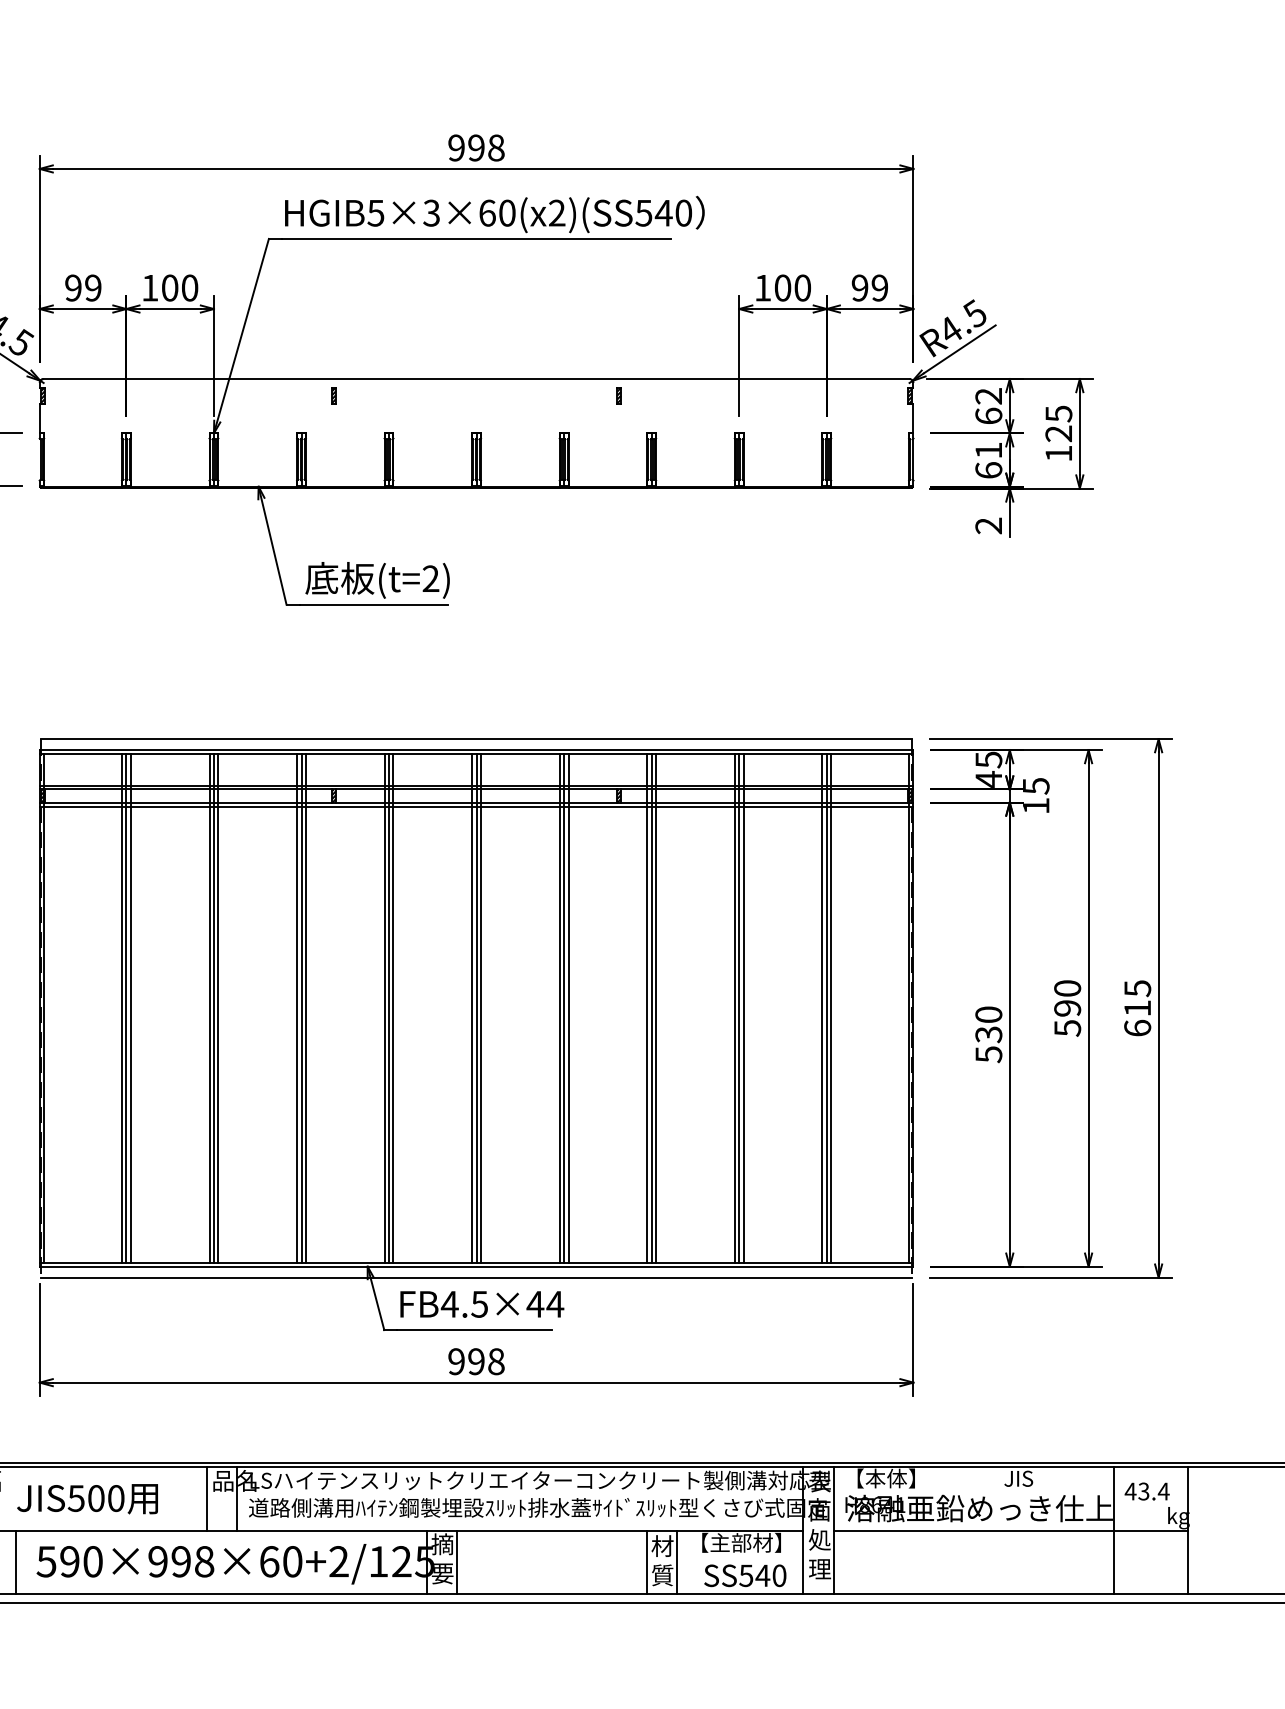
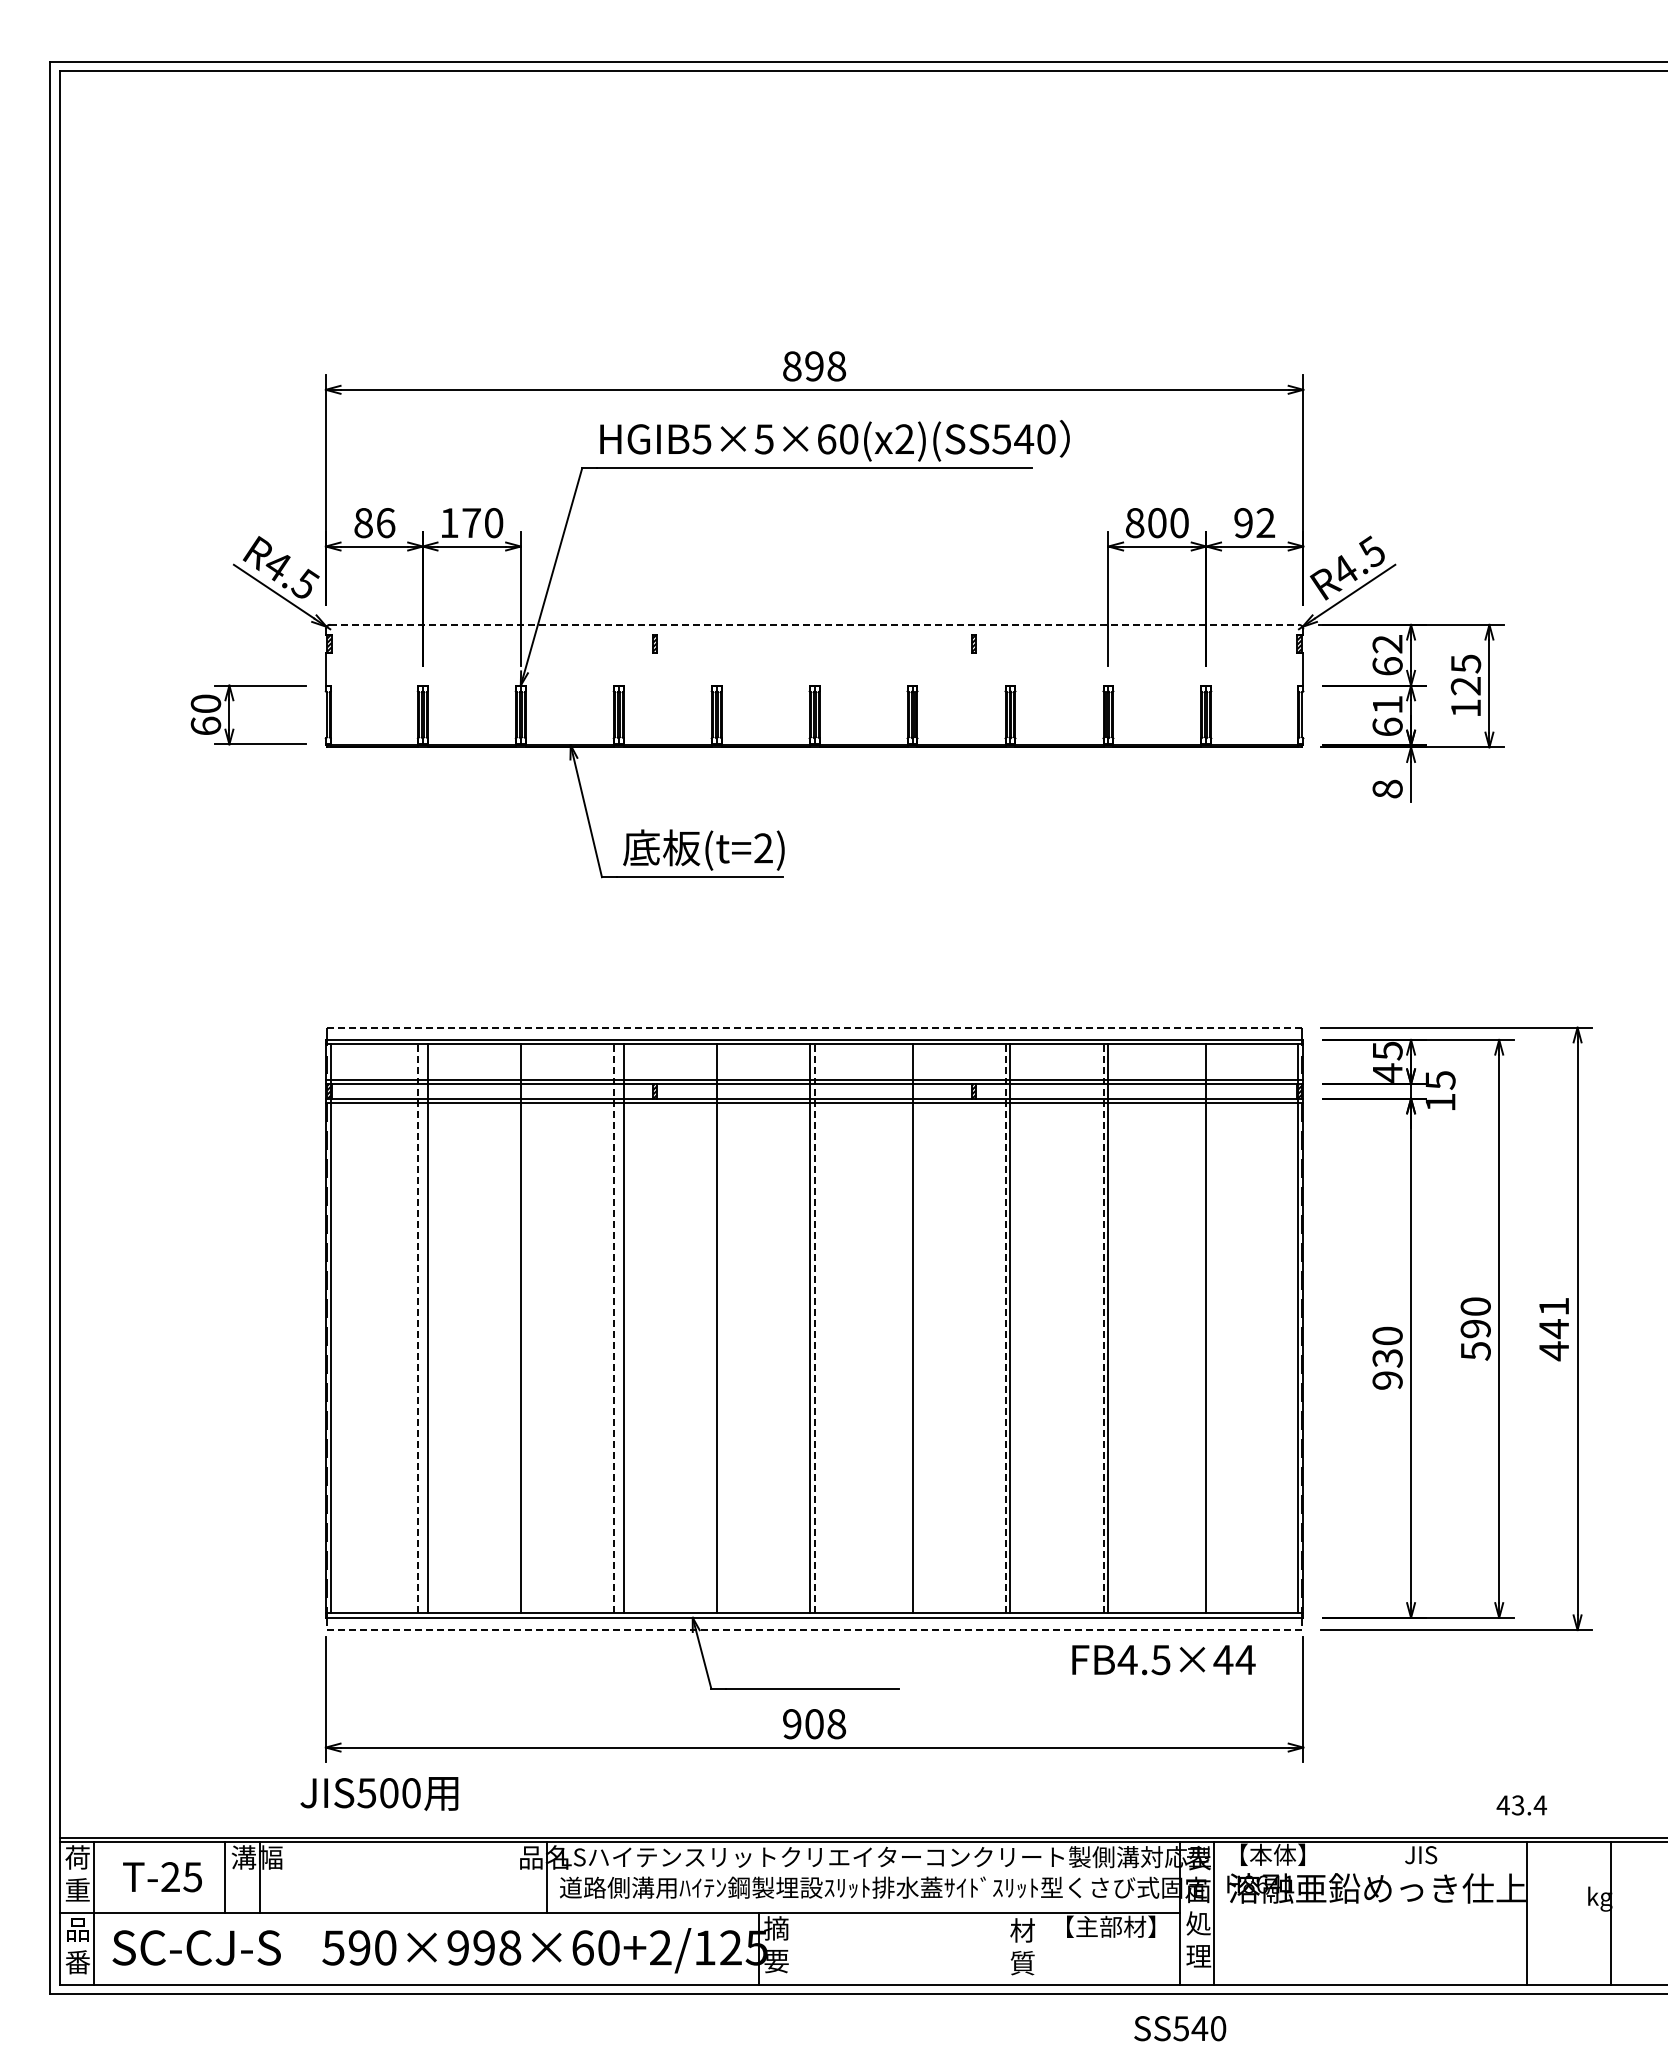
text: (456, 148) -> (792, 366), 998 -> 898
text: (431, 213) -> (764, 439), HGIB5×3×60(x2)(SS540 -> HGIB5×5×60(x2)(SS540
text: (83, 288) -> (374, 523), 99 -> 86
text: (169, 288) -> (471, 523), 100 -> 170
text: (763, 288) -> (1135, 523), 100 -> 800
text: (879, 288) -> (1265, 523), 99 -> 92
line: (477, 378) -> (815, 624), solid -> dashed
text: (988, 525) -> (1387, 788), 2 -> 8
line: (476, 738) -> (814, 1027), solid -> dashed
line: (121, 1008) -> (417, 1328), solid -> dashed
line: (126, 1008) -> (422, 1328), removed
line: (209, 1008) -> (515, 1328), removed
line: (218, 1008) -> (525, 1328), removed
line: (296, 1008) -> (613, 1328), solid -> dashed
line: (301, 1008) -> (618, 1328), removed
line: (384, 1008) -> (711, 1328), removed
line: (393, 1008) -> (721, 1328), removed
line: (476, 1008) -> (814, 1328), solid -> dashed
line: (480, 1008) -> (819, 1328), removed
line: (559, 1008) -> (907, 1328), removed
line: (568, 1008) -> (917, 1328), removed
line: (647, 1008) -> (1005, 1328), solid -> dashed
line: (656, 1008) -> (1015, 1328), removed
line: (734, 1008) -> (1103, 1328), solid -> dashed
line: (743, 1008) -> (1113, 1328), removed
line: (822, 1008) -> (1201, 1328), removed
line: (831, 1008) -> (1211, 1328), removed
text: (1137, 1008) -> (1554, 1329), 615 -> 441
text: (988, 1054) -> (1387, 1380), 530 -> 930
line: (477, 1277) -> (815, 1630), solid -> dashed
text: (481, 1304) -> (1163, 1660), moved
text: (476, 1362) -> (814, 1724), 998 -> 908
text: (1146, 1491) -> (1521, 1805), moved
text: (87, 1498) -> (379, 1793), moved
line: (206, 1498) -> (512, 1877), removed
line: (1010, 1530) -> (1411, 1913), removed
line: (16, 1562) -> (299, 1948), removed
line: (457, 1562) -> (793, 1948), removed
line: (646, 1562) -> (1004, 1948), removed
line: (676, 1562) -> (1038, 1948), removed
text: (745, 1575) -> (1180, 2028), moved

